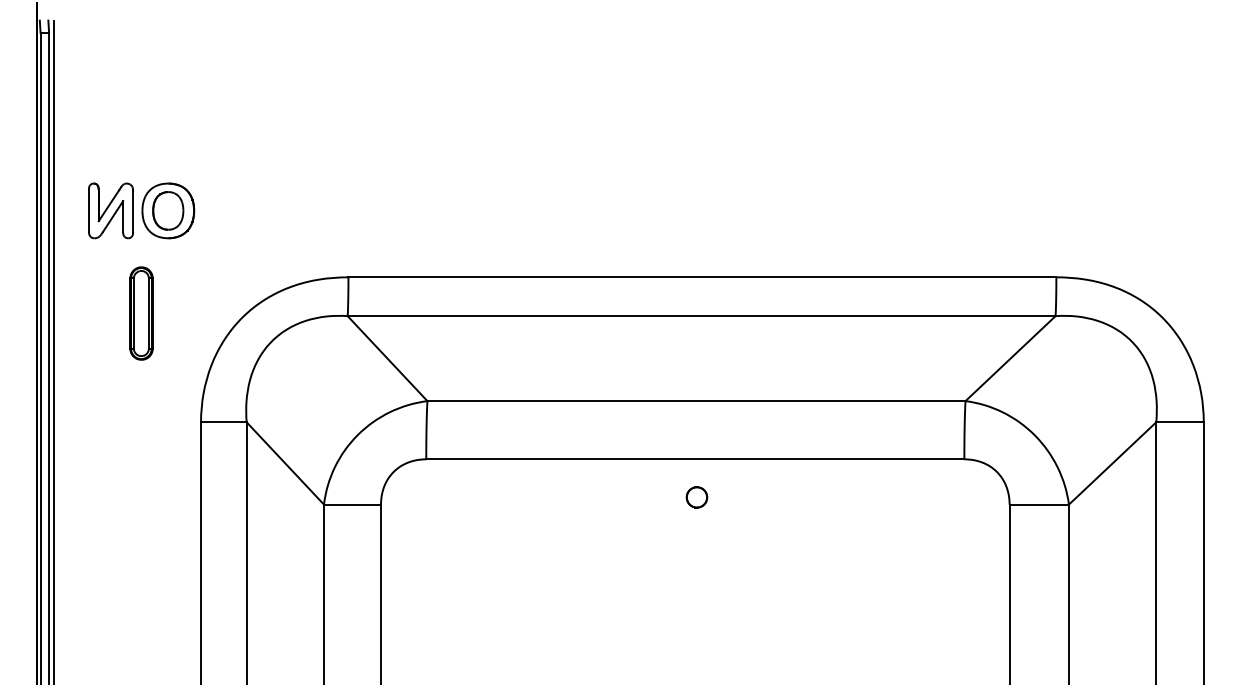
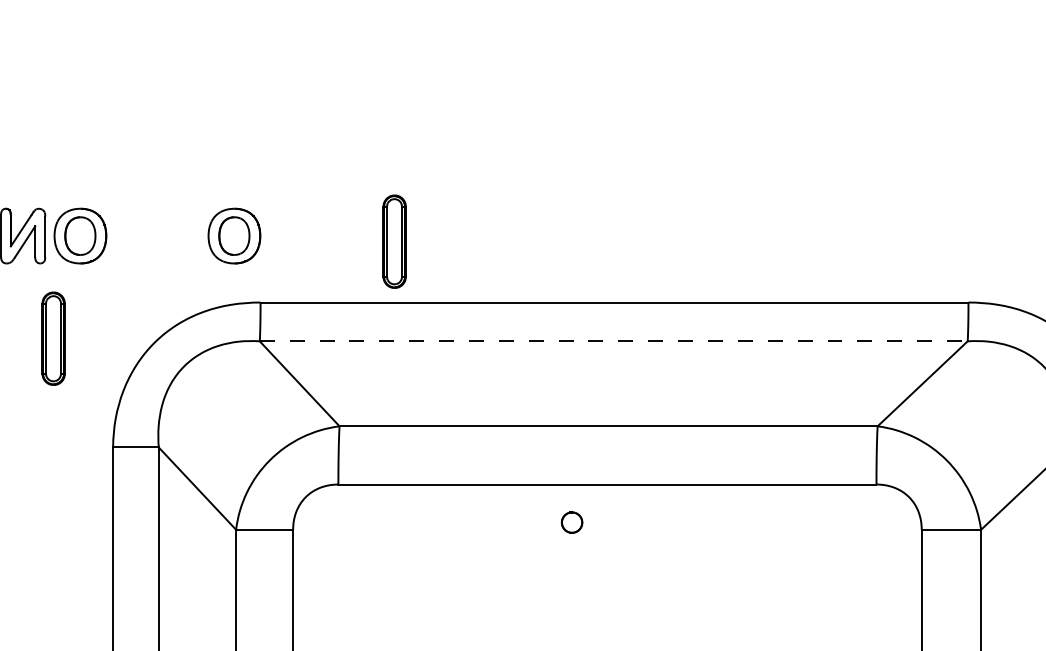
part: (322, 210) -> (234, 235), added
part: (482, 216) -> (394, 241), added
line: (701, 316) -> (613, 341), solid -> dashed
part: (696, 497) -> (571, 522), moved

